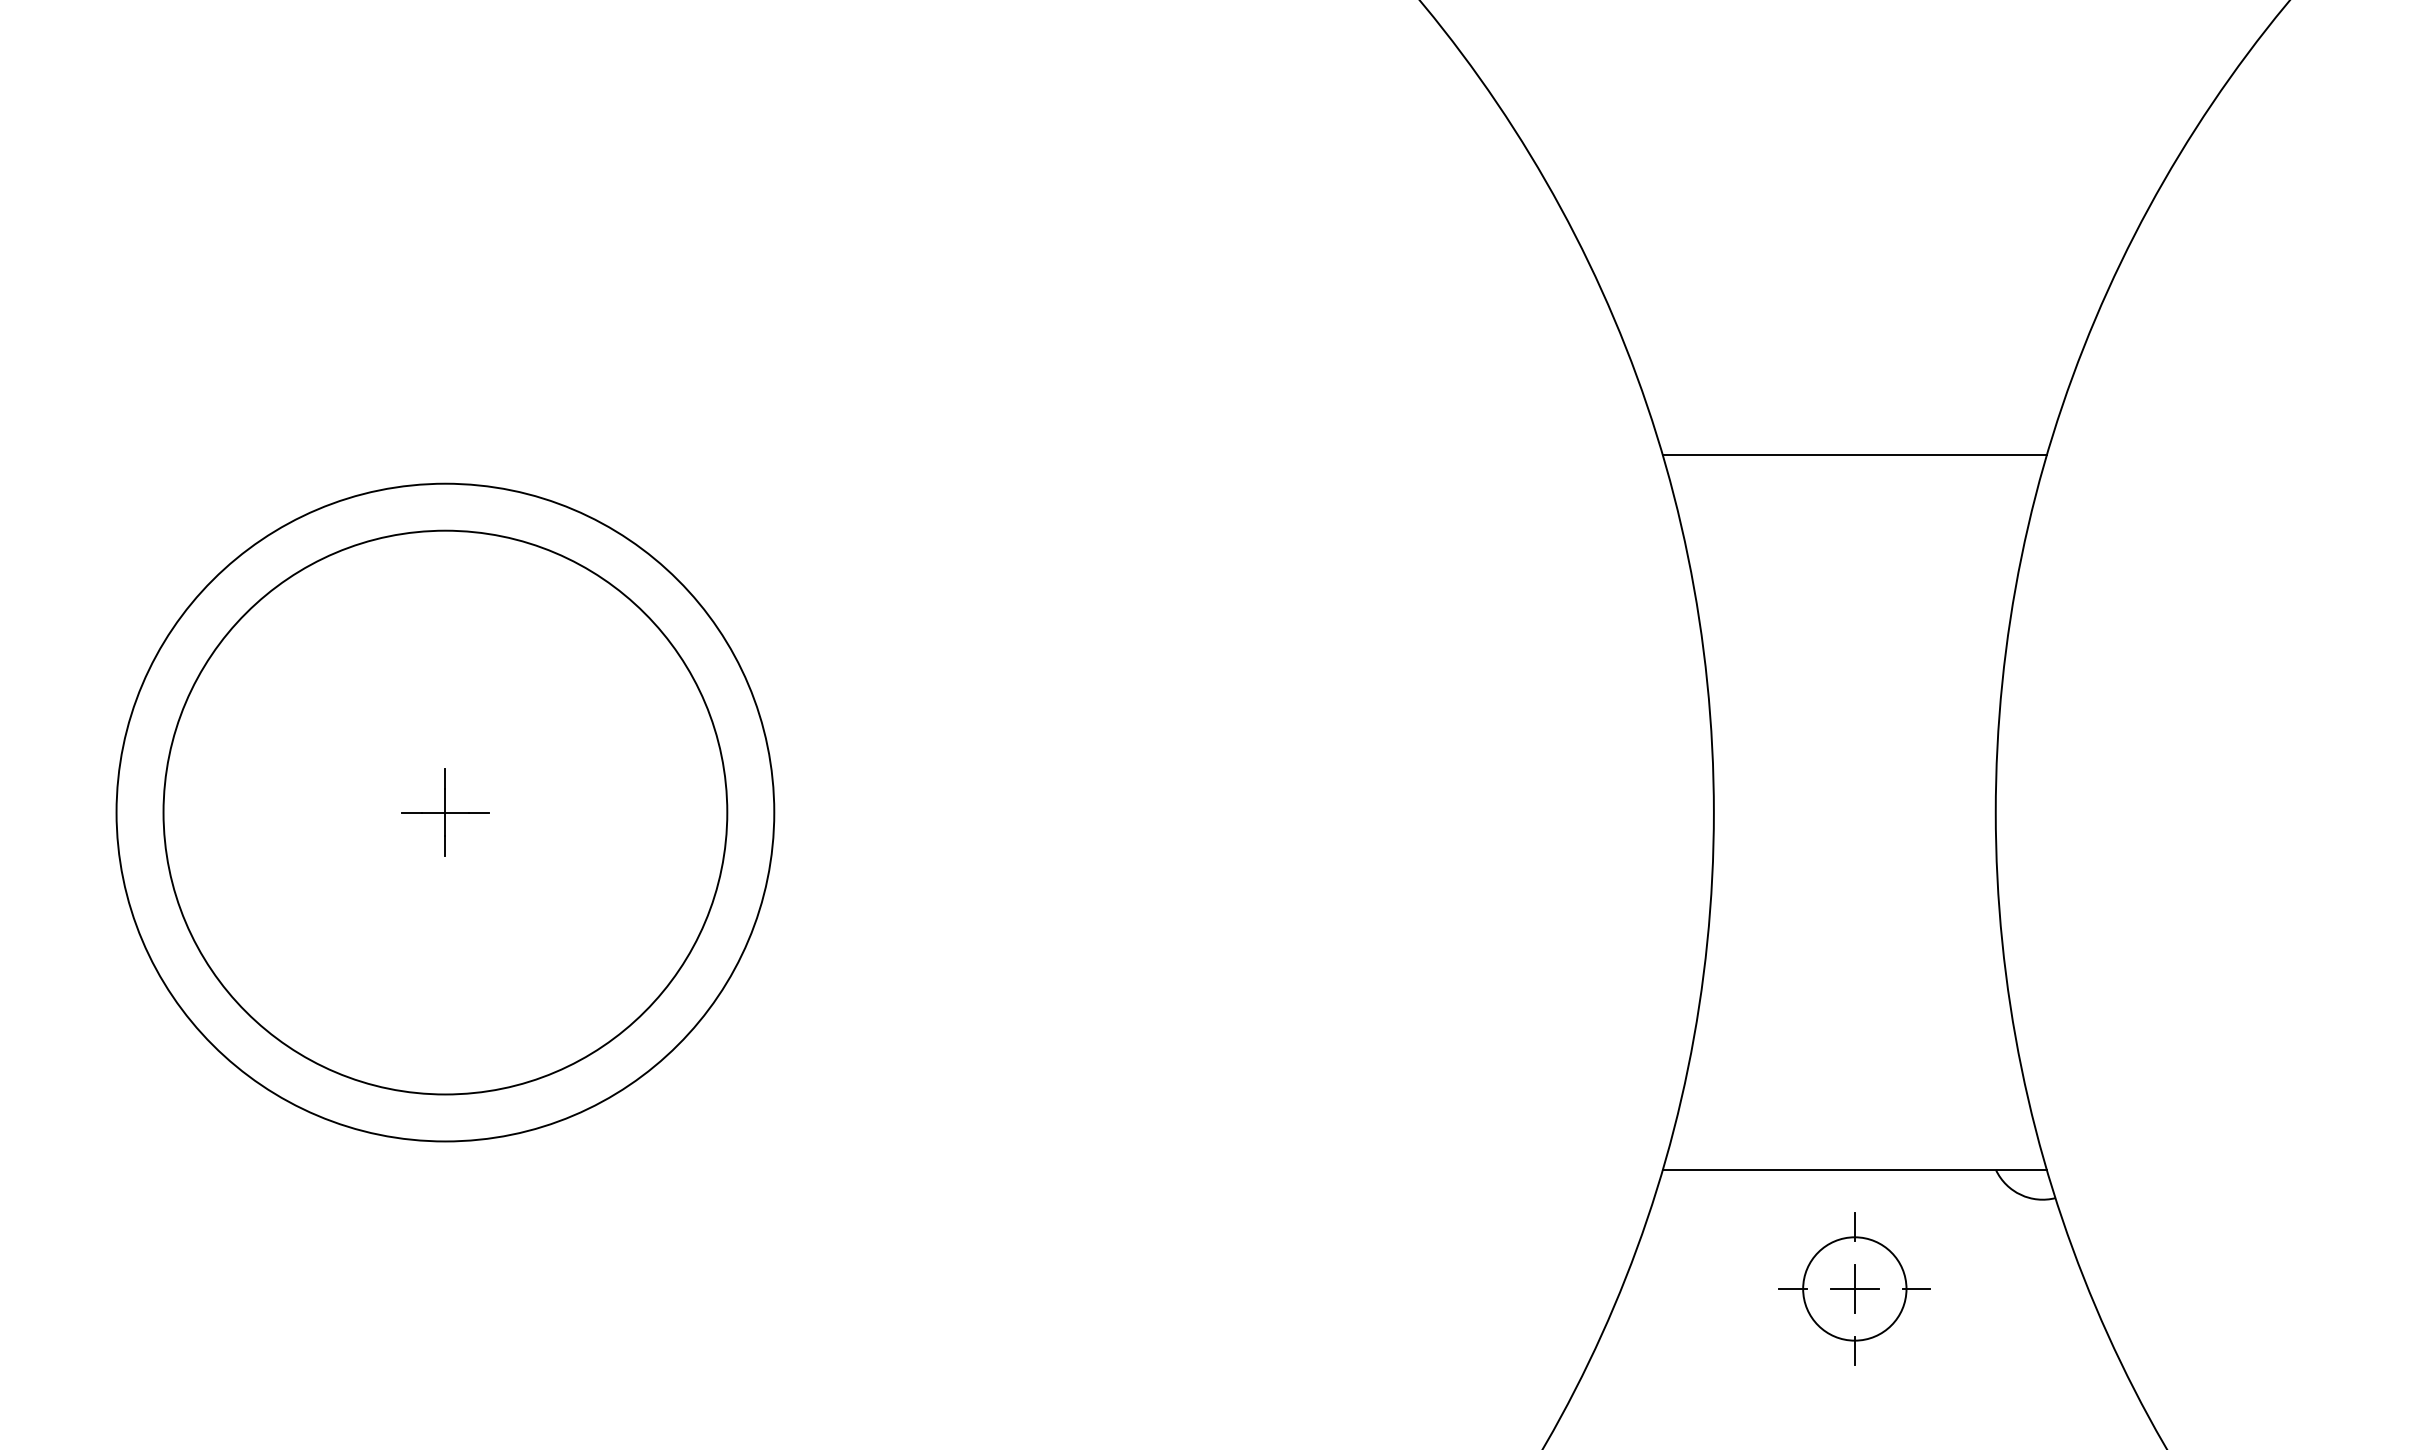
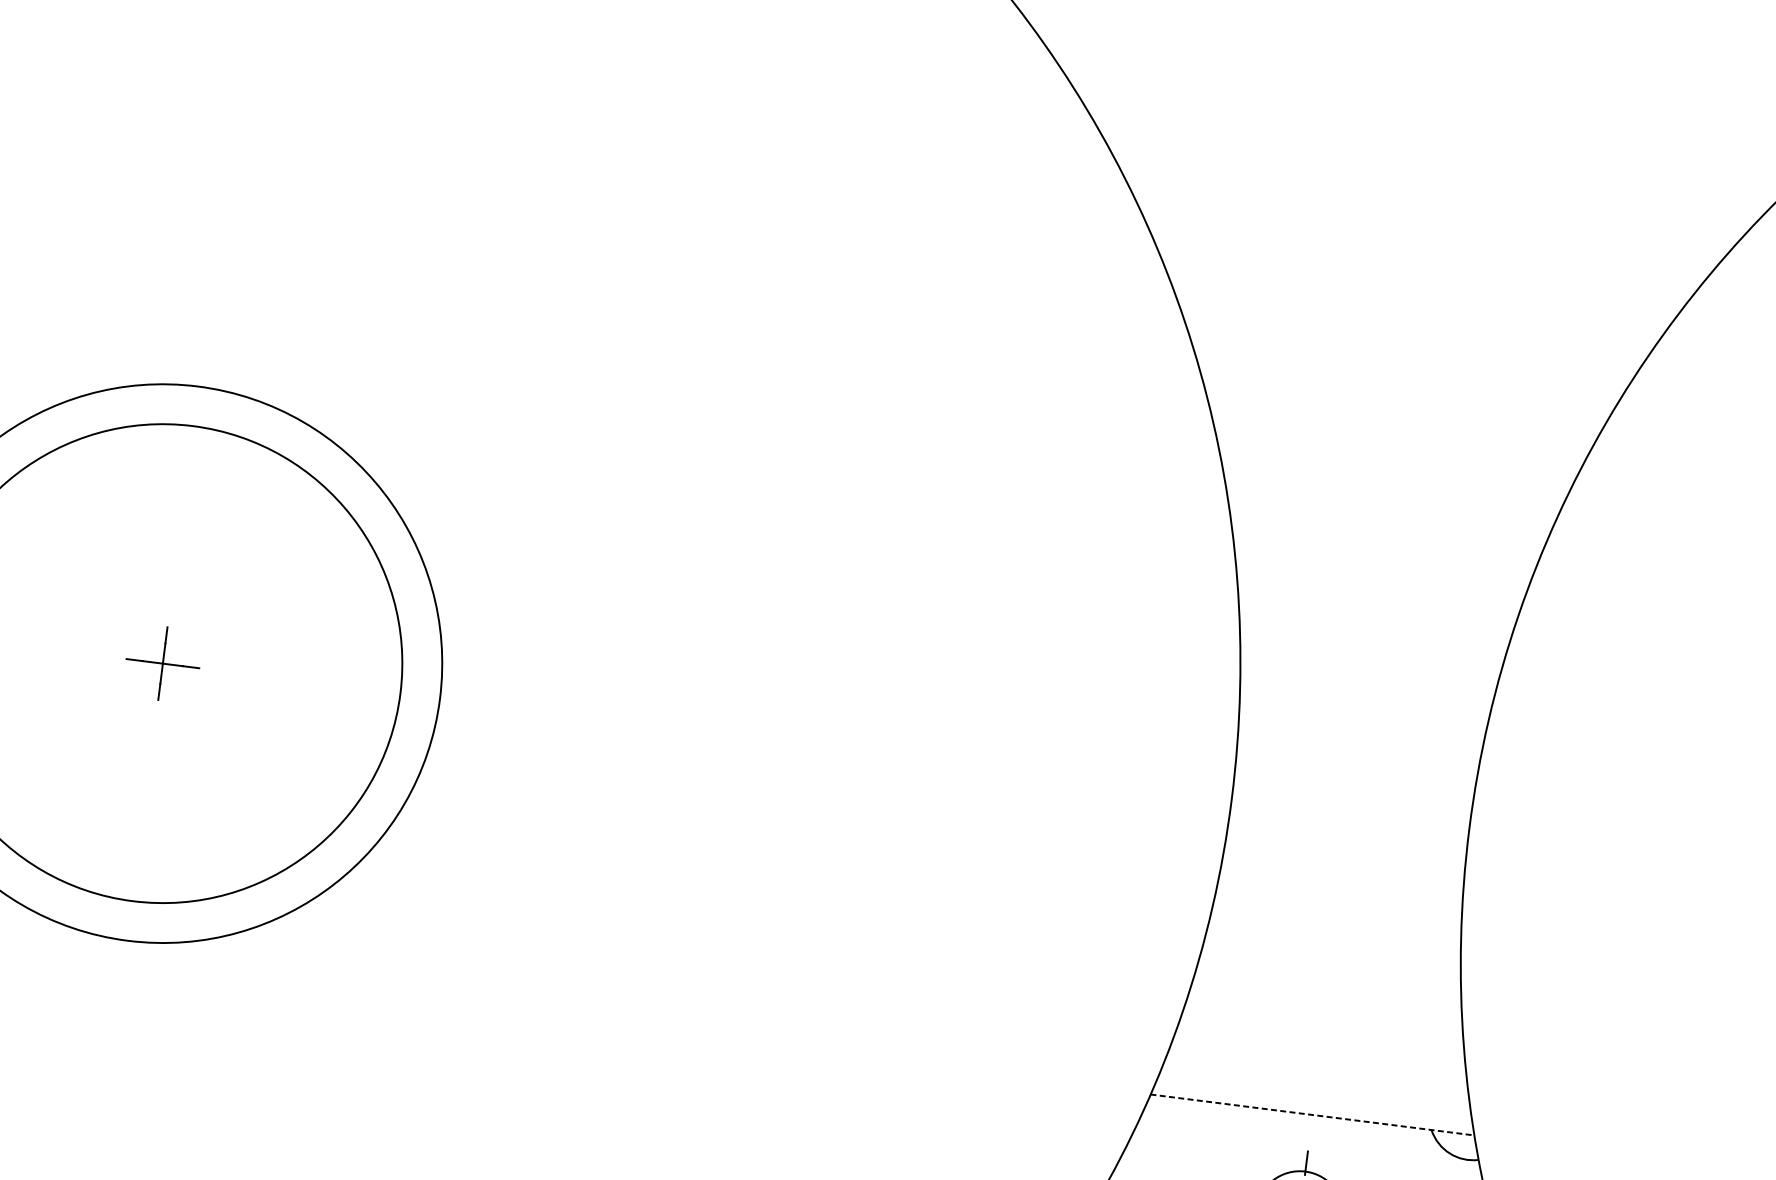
line: (1854, 455) -> (1388, 512), removed
line: (1855, 1170) -> (1313, 1115), solid -> dashed

